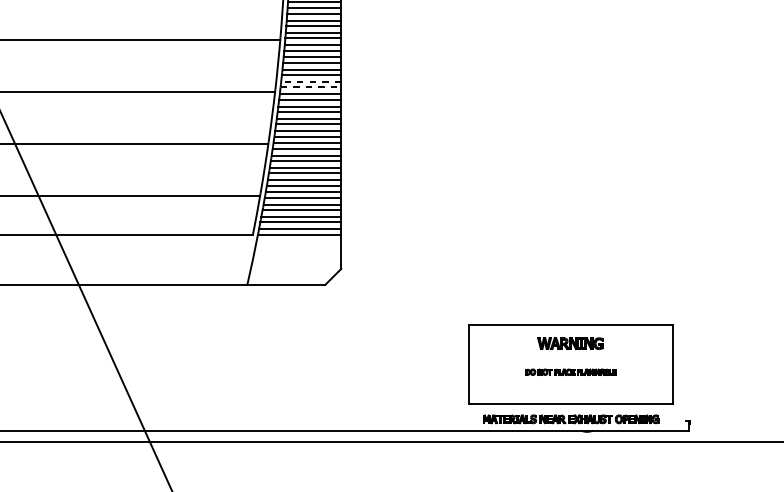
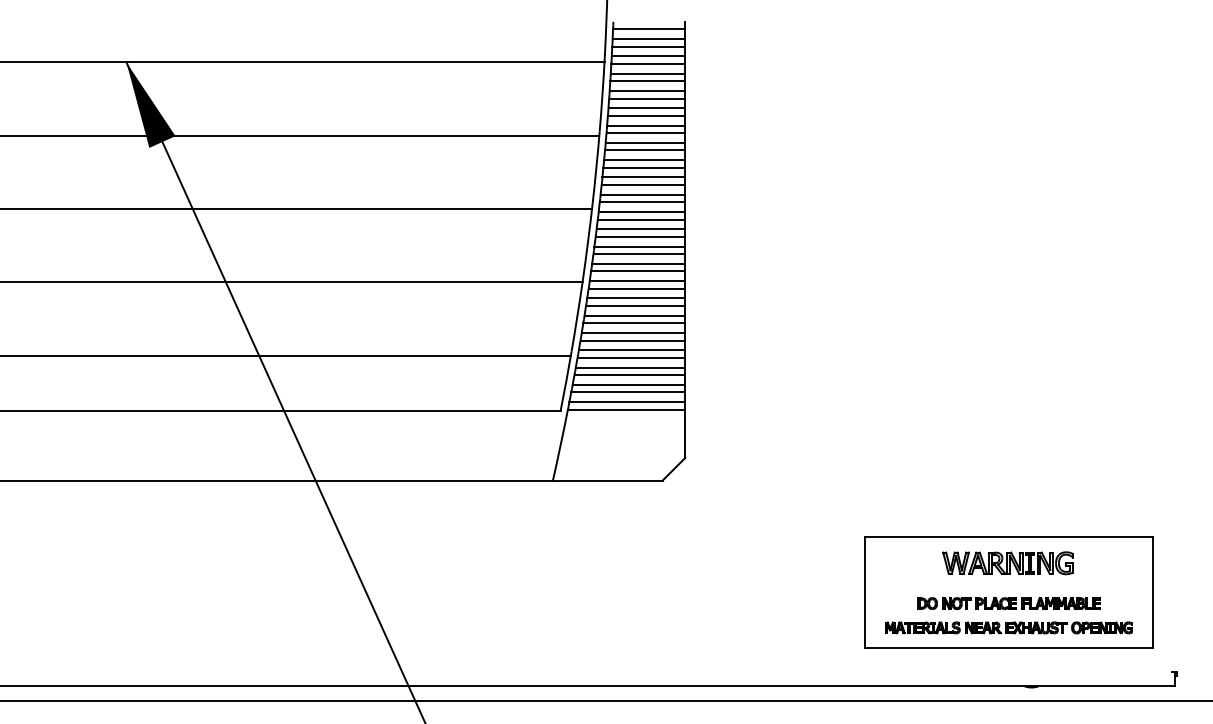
line: (310, 81) -> (642, 194), dashed -> solid
line: (310, 87) -> (642, 202), dashed -> solid
part: (569, 343) -> (1007, 563), size x1.43
part: (570, 372) -> (1008, 603), size x1.43
part: (570, 419) -> (1008, 627), moved

